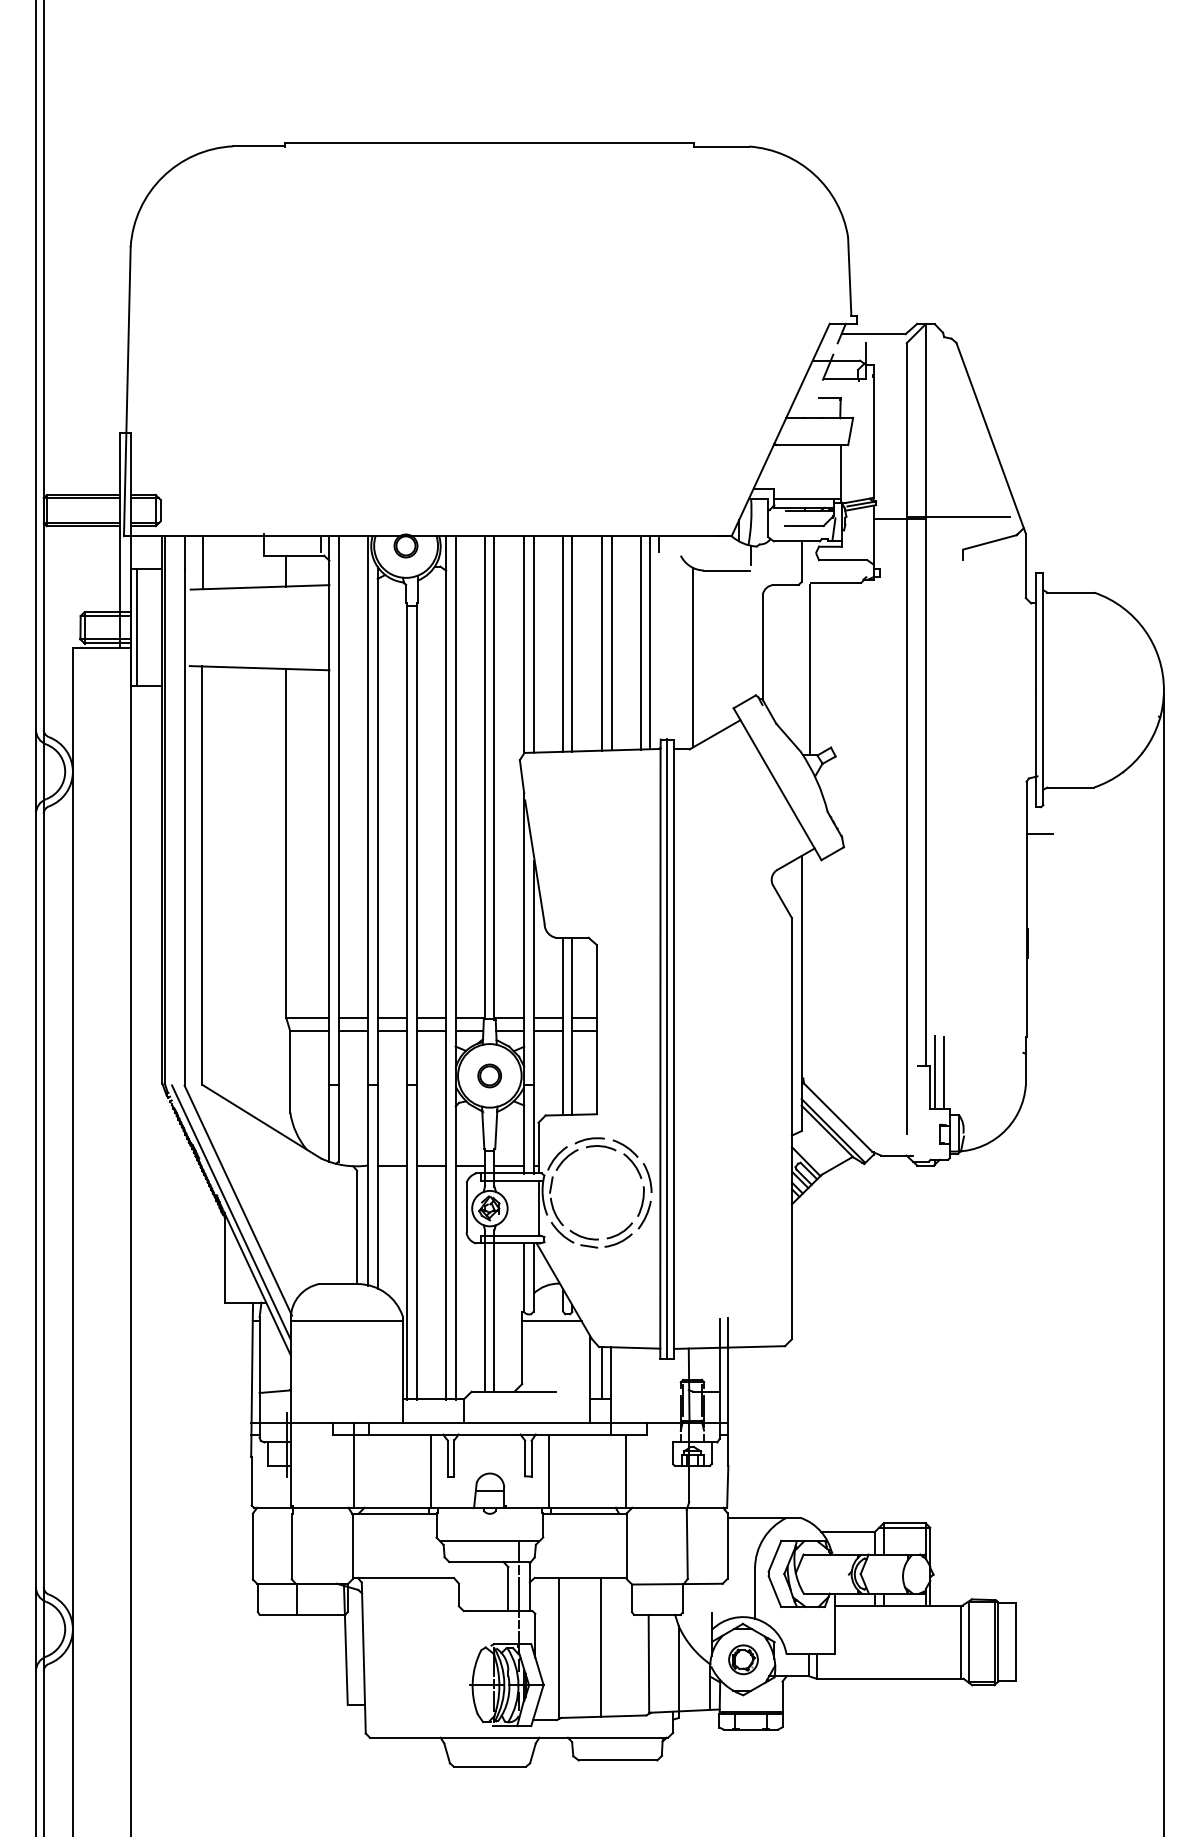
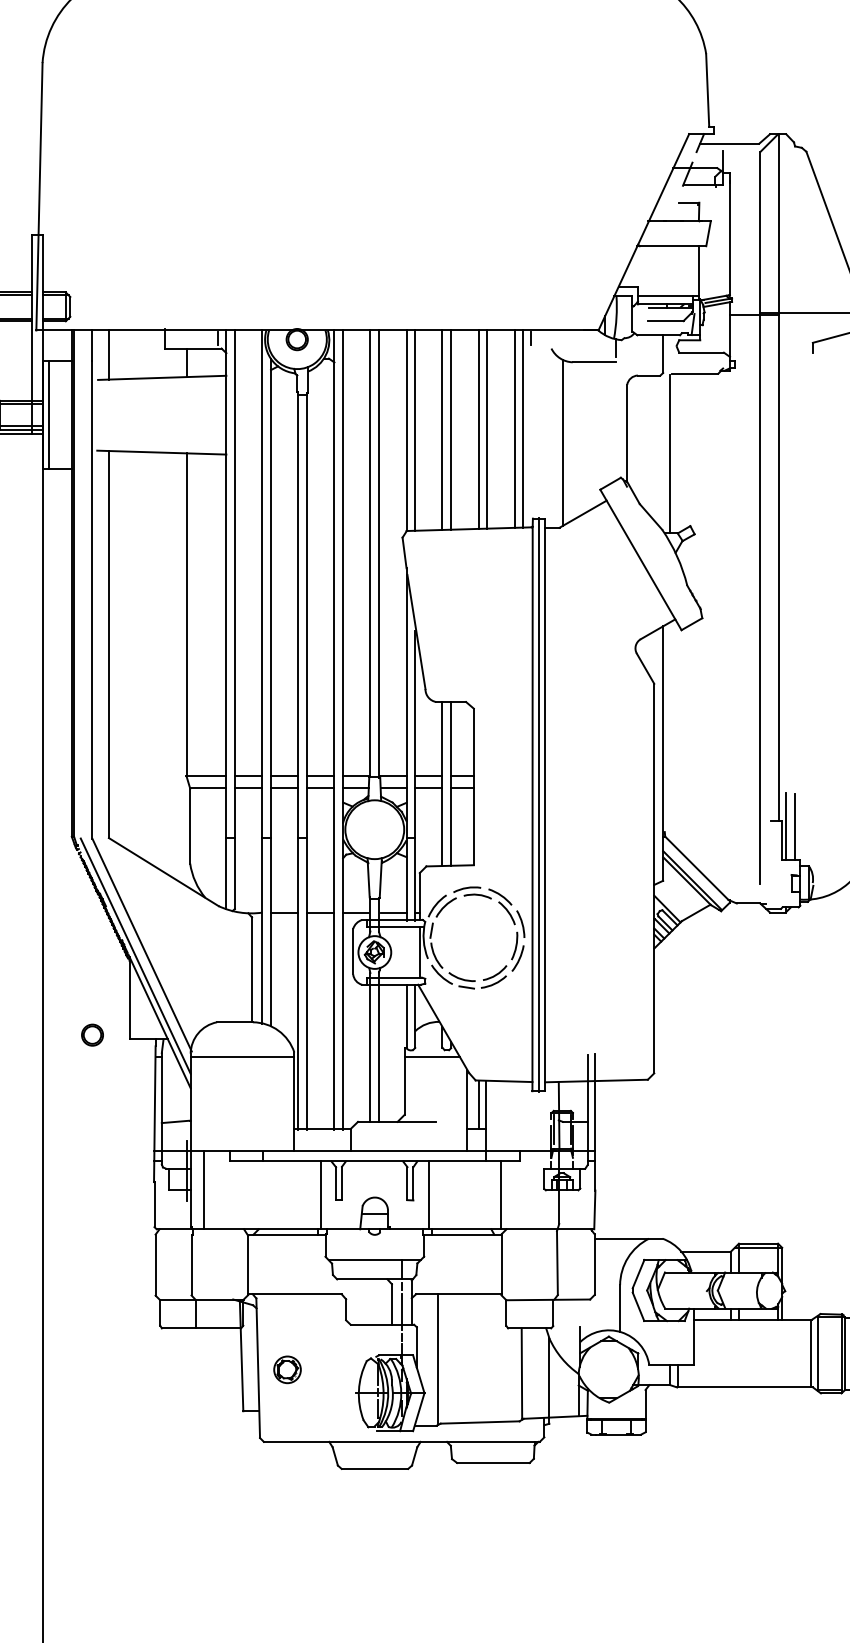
part: (489, 1075) -> (92, 1034), moved
line: (353, 1464) -> (204, 1189), moved
line: (600, 1647) -> (477, 1358), removed
part: (743, 1659) -> (287, 1369), moved

